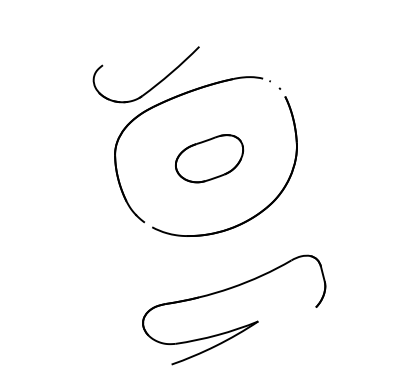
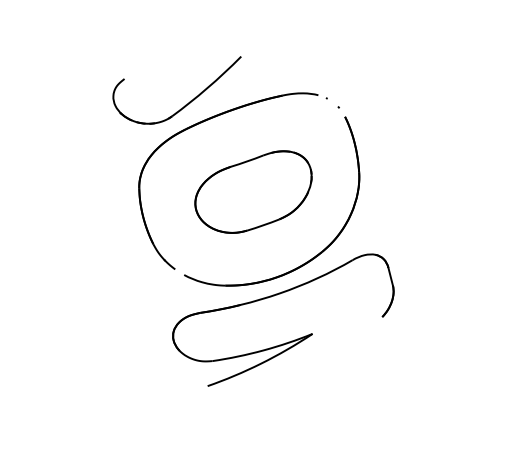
part: (209, 158) -> (253, 191), size x1.43
part: (240, 326) -> (291, 340), moved

